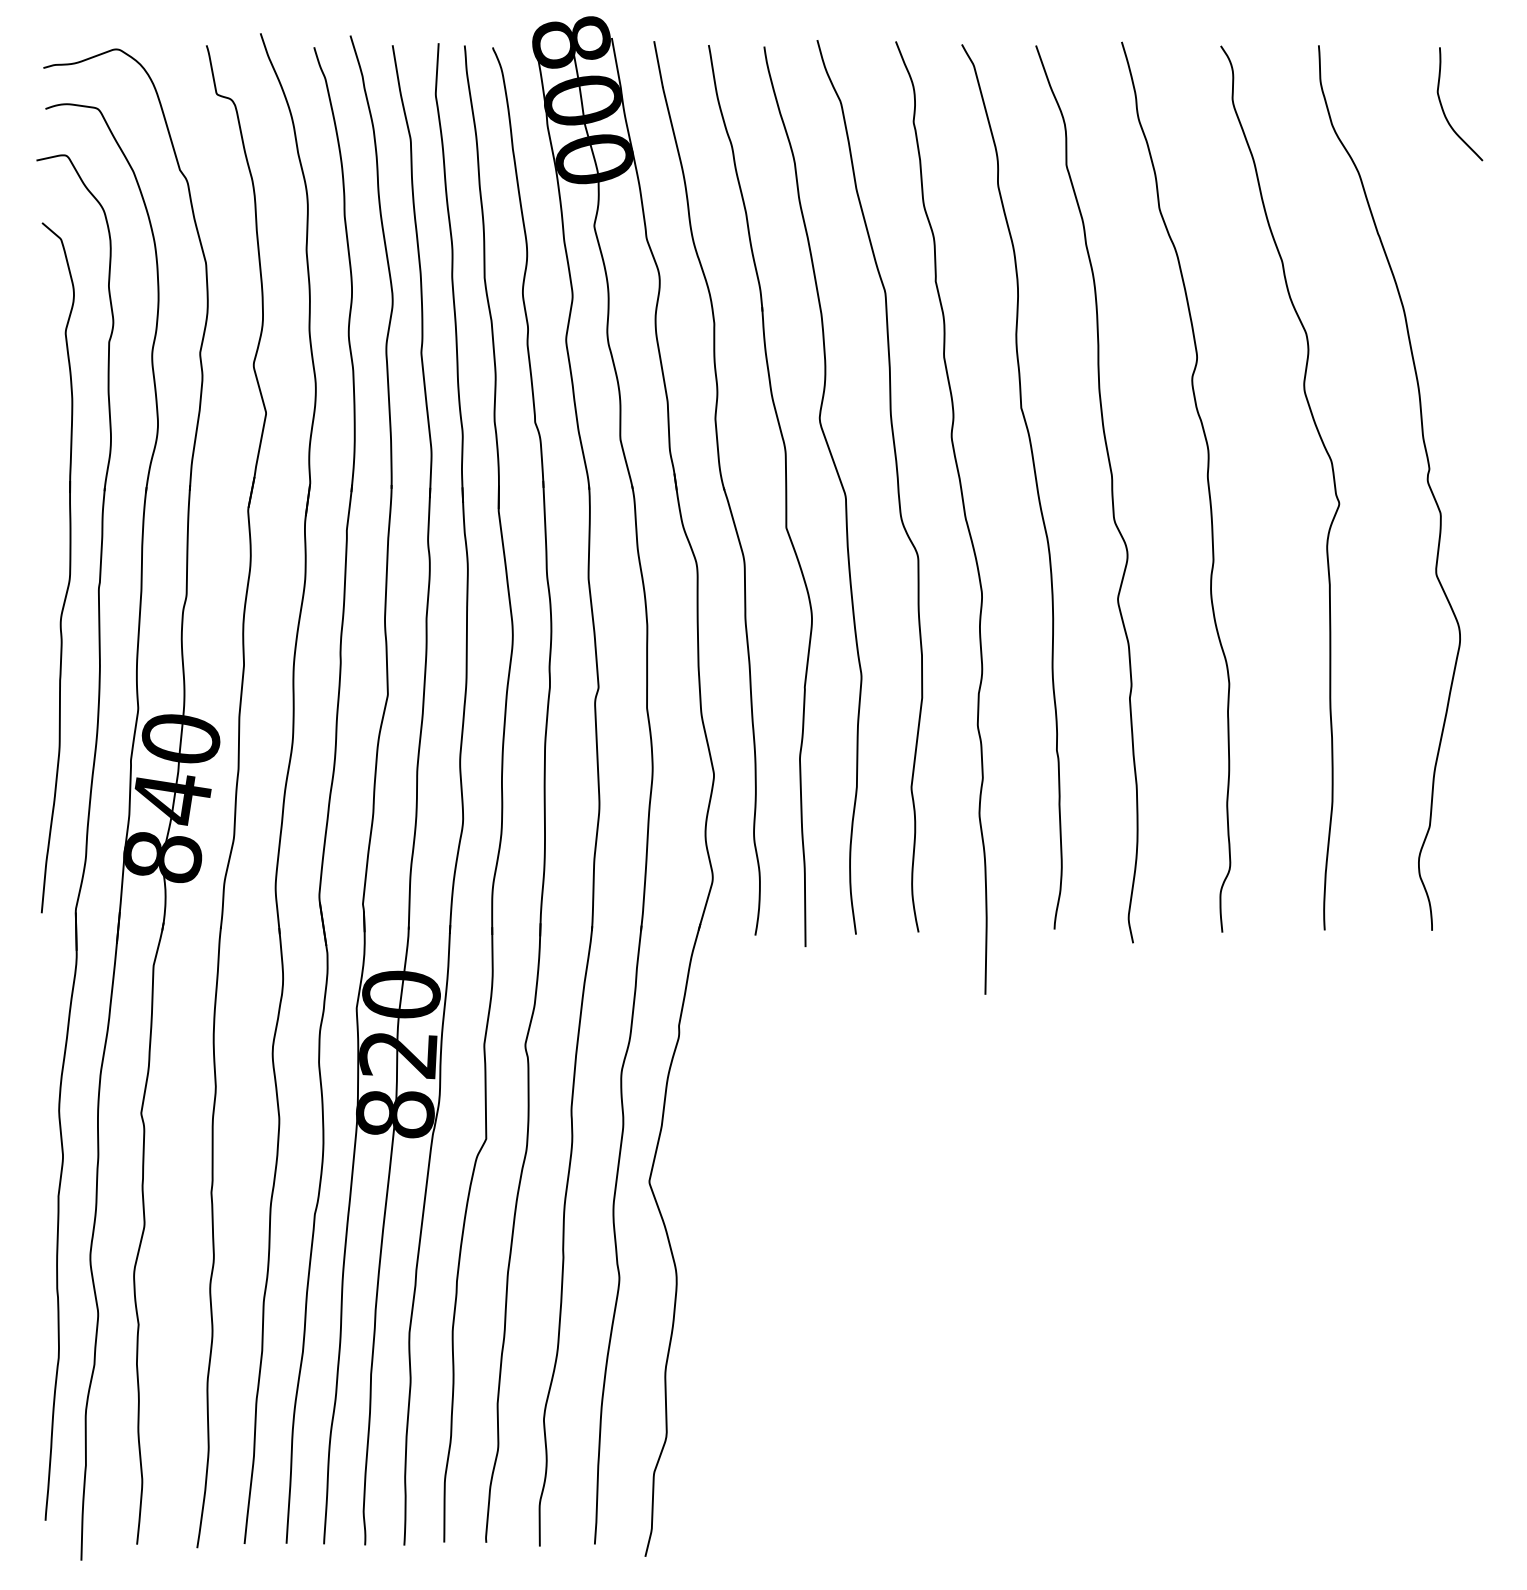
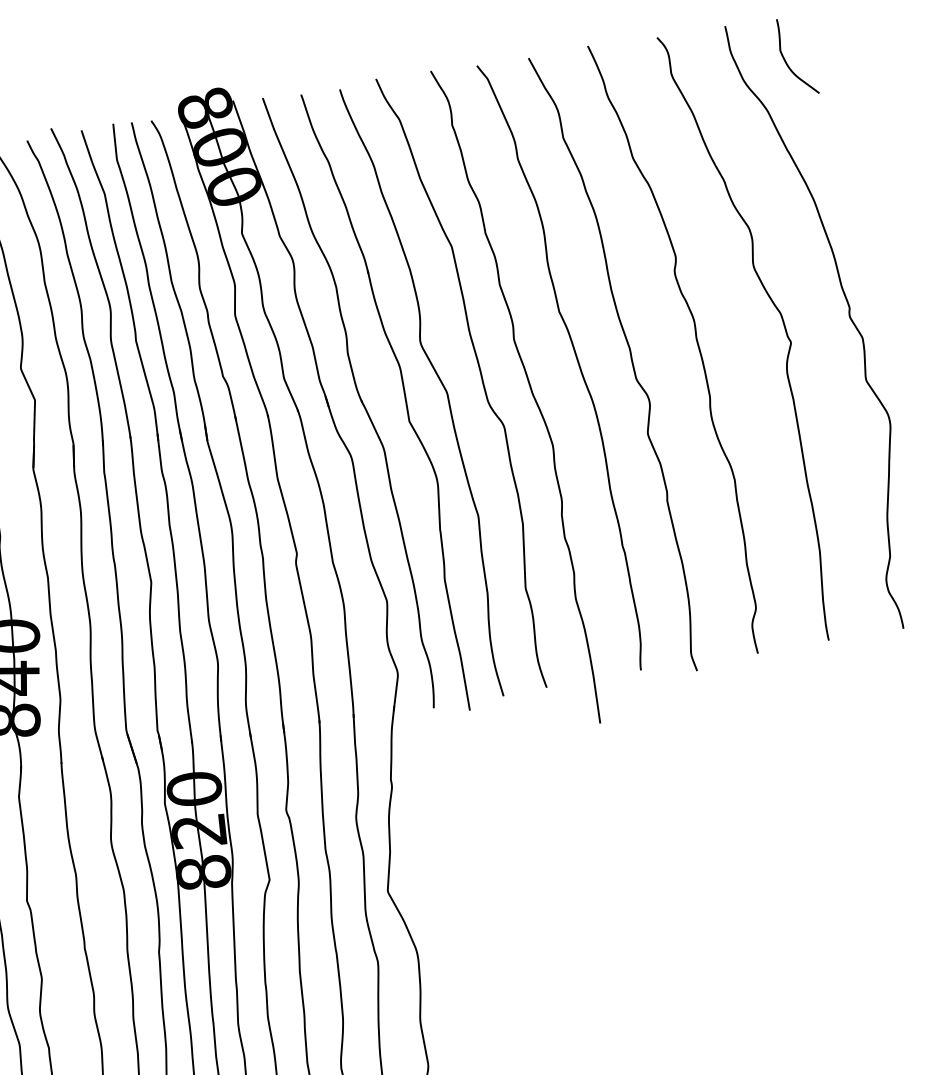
curve: (1443, 108) -> (786, 61), moved

